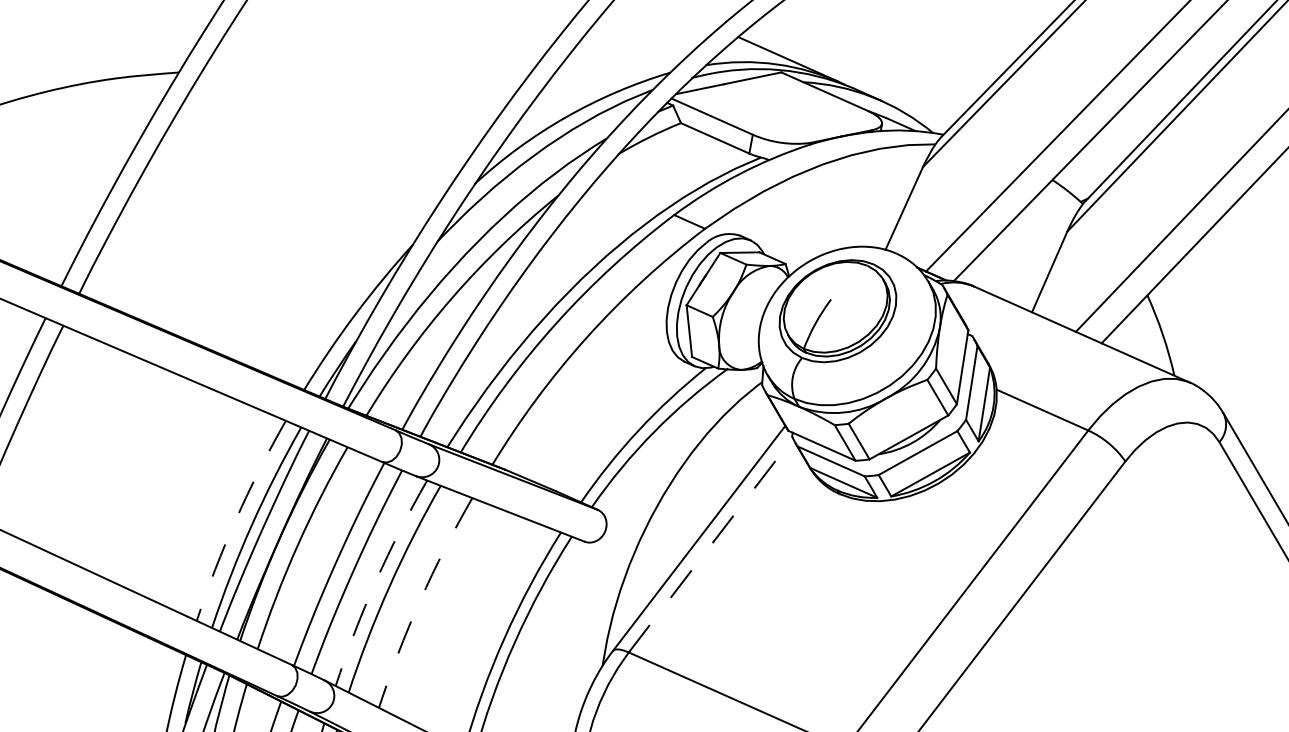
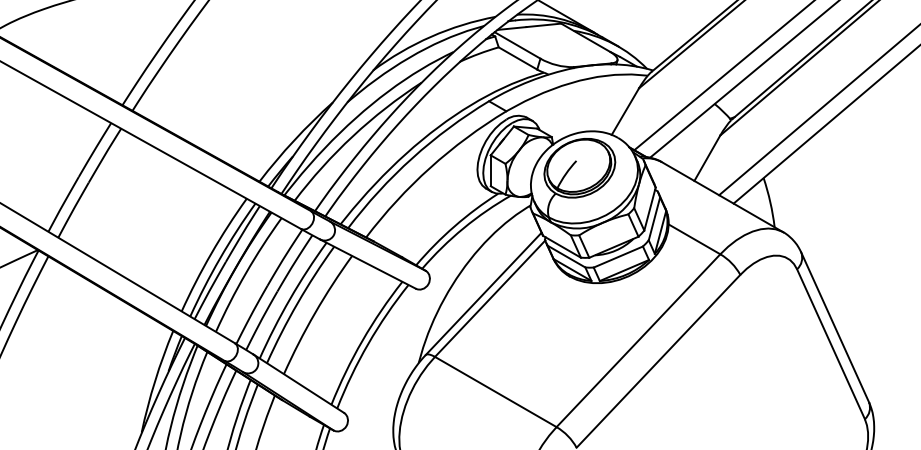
arc: (236, 518) -> (211, 253), dashed -> solid
line: (711, 544) -> (490, 298), dashed -> solid
arc: (376, 580) -> (290, 298), dashed -> solid
arc: (421, 600) -> (315, 313), dashed -> solid

